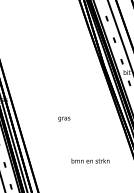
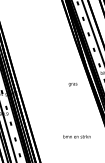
text: (63, 119) -> (72, 84), moved

